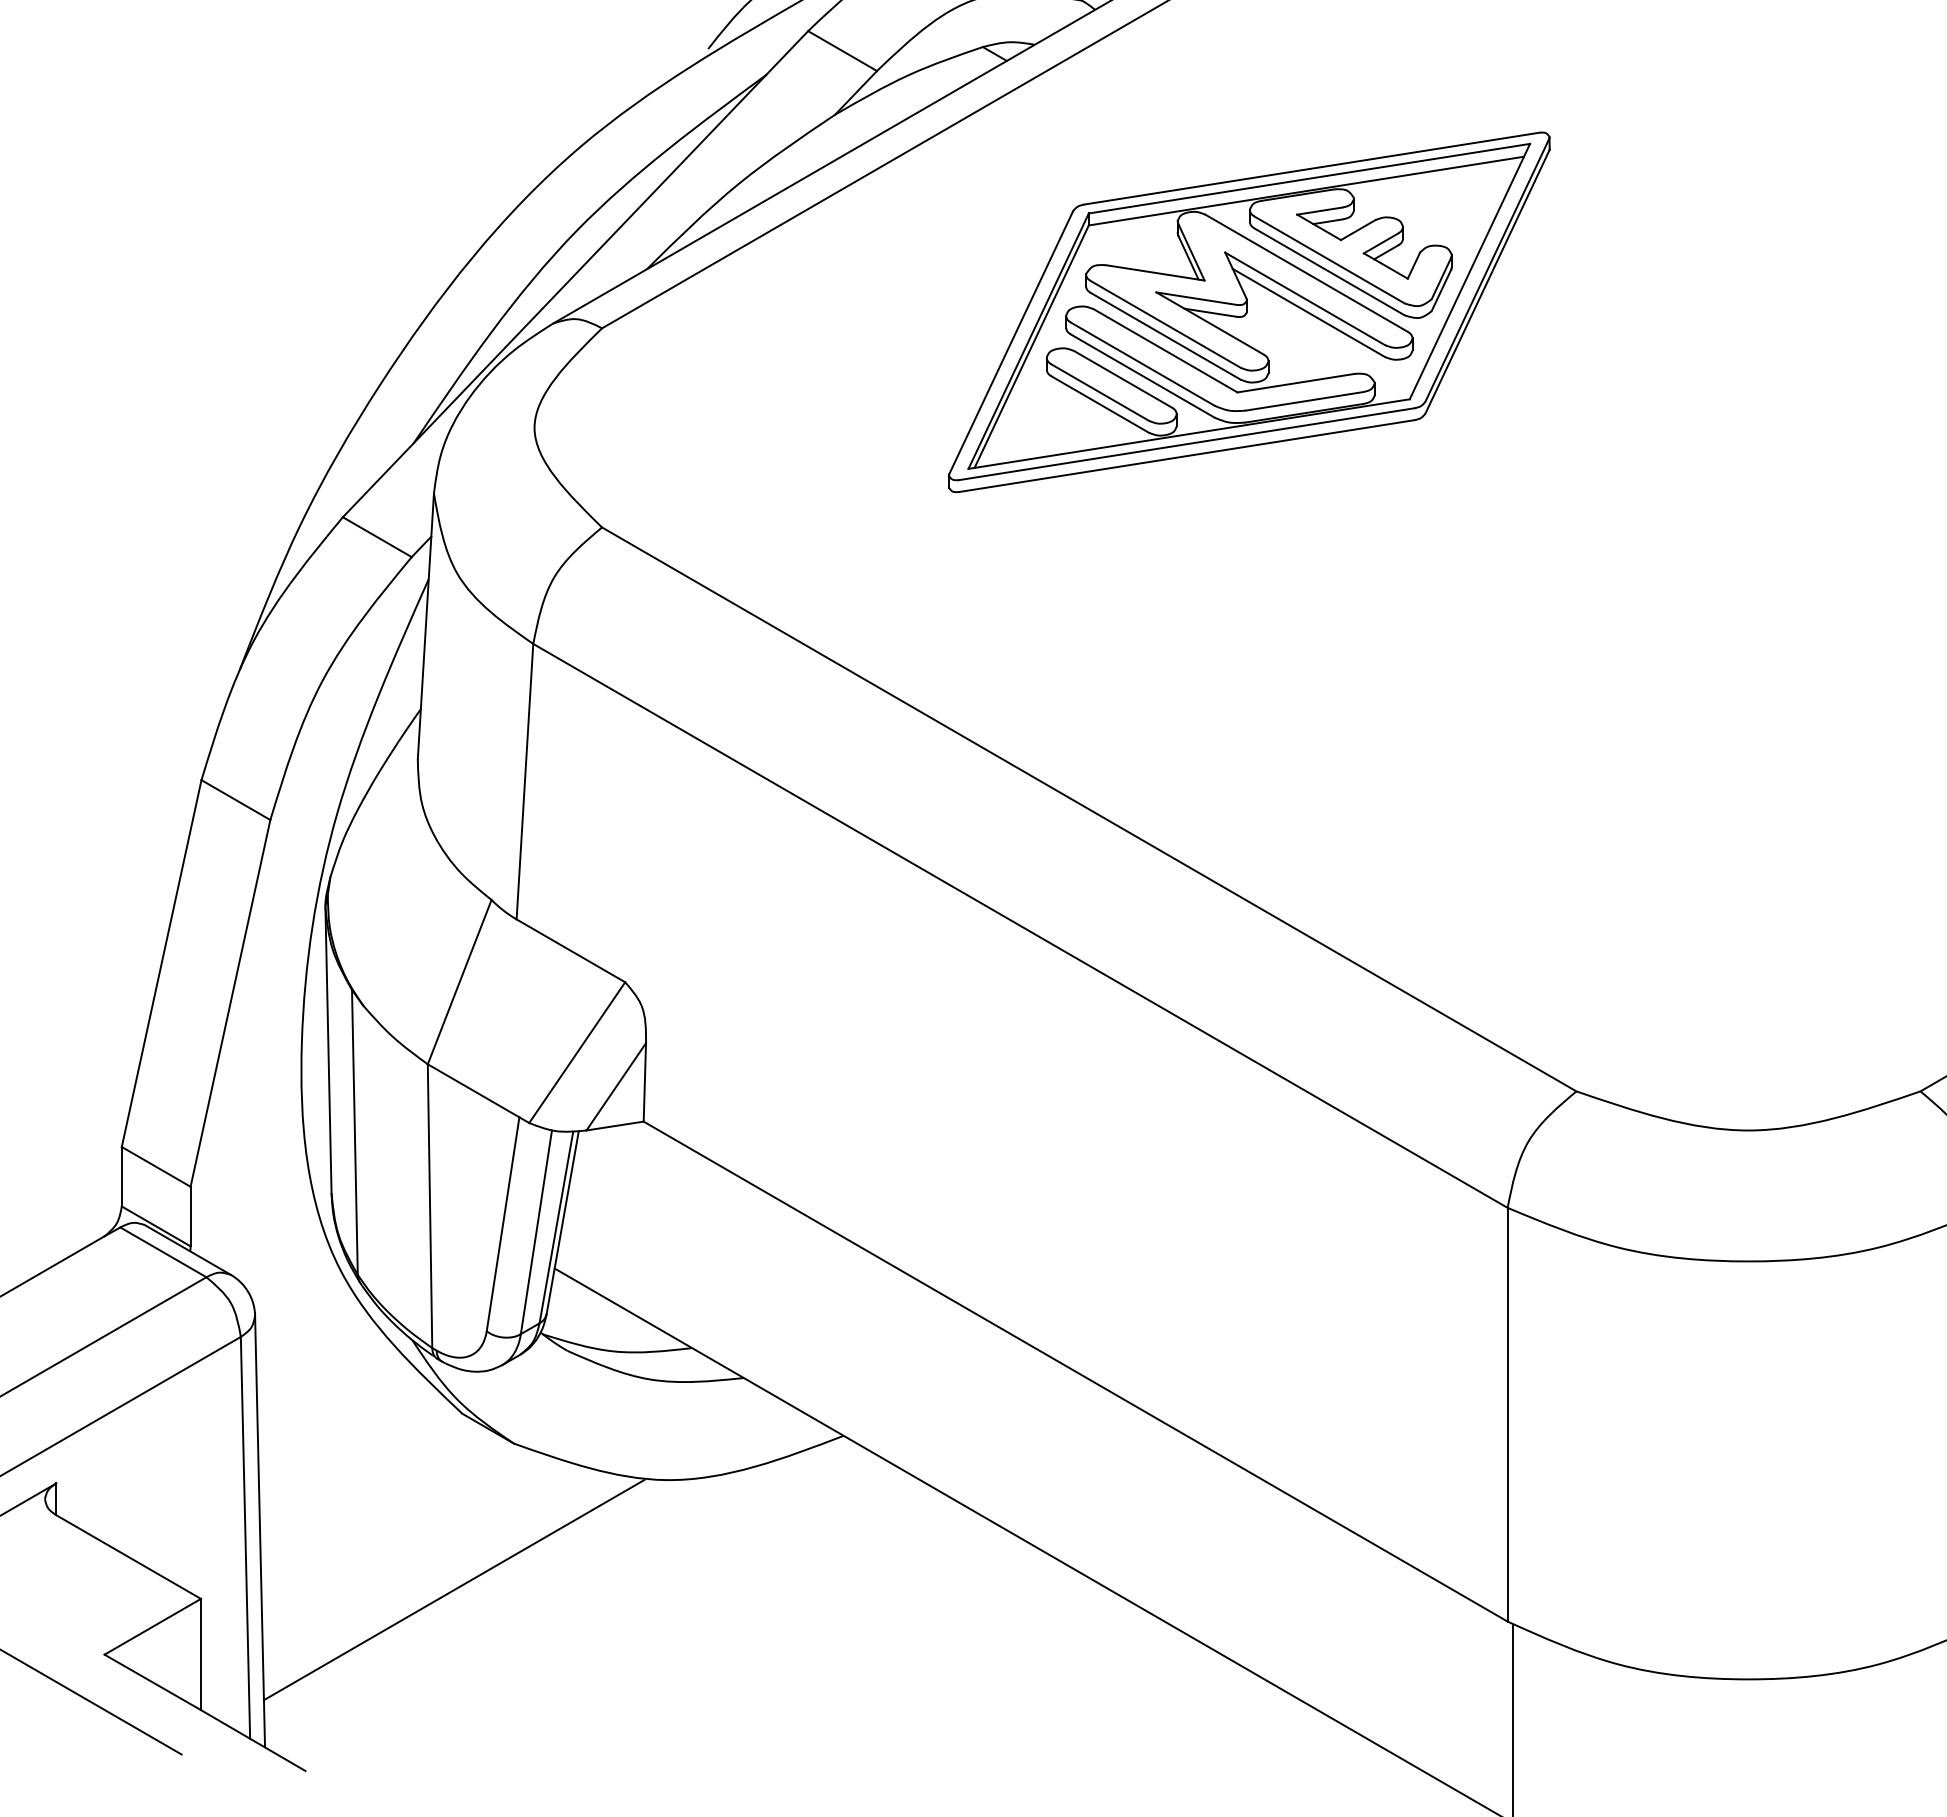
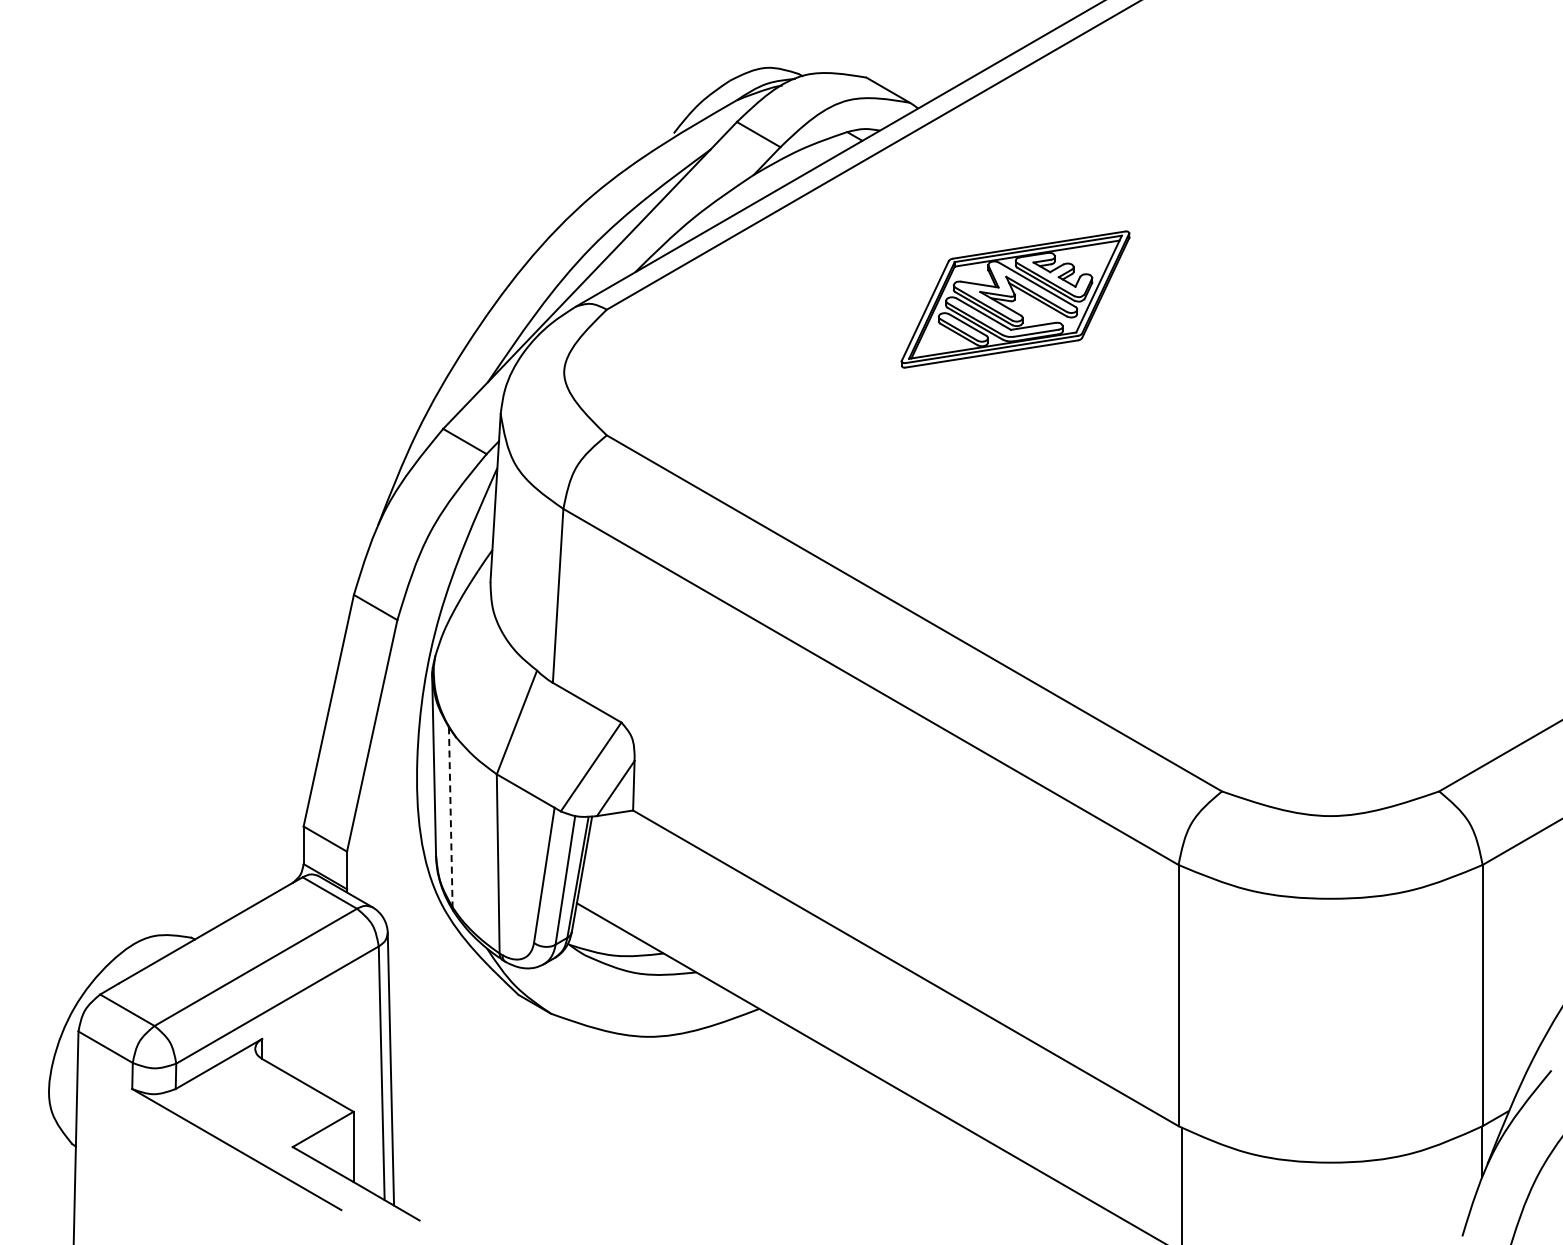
part: (1249, 312) -> (1015, 299), size x0.6
line: (354, 1132) -> (450, 817), solid -> dashed
line: (454, 1588) -> (513, 1105), removed

